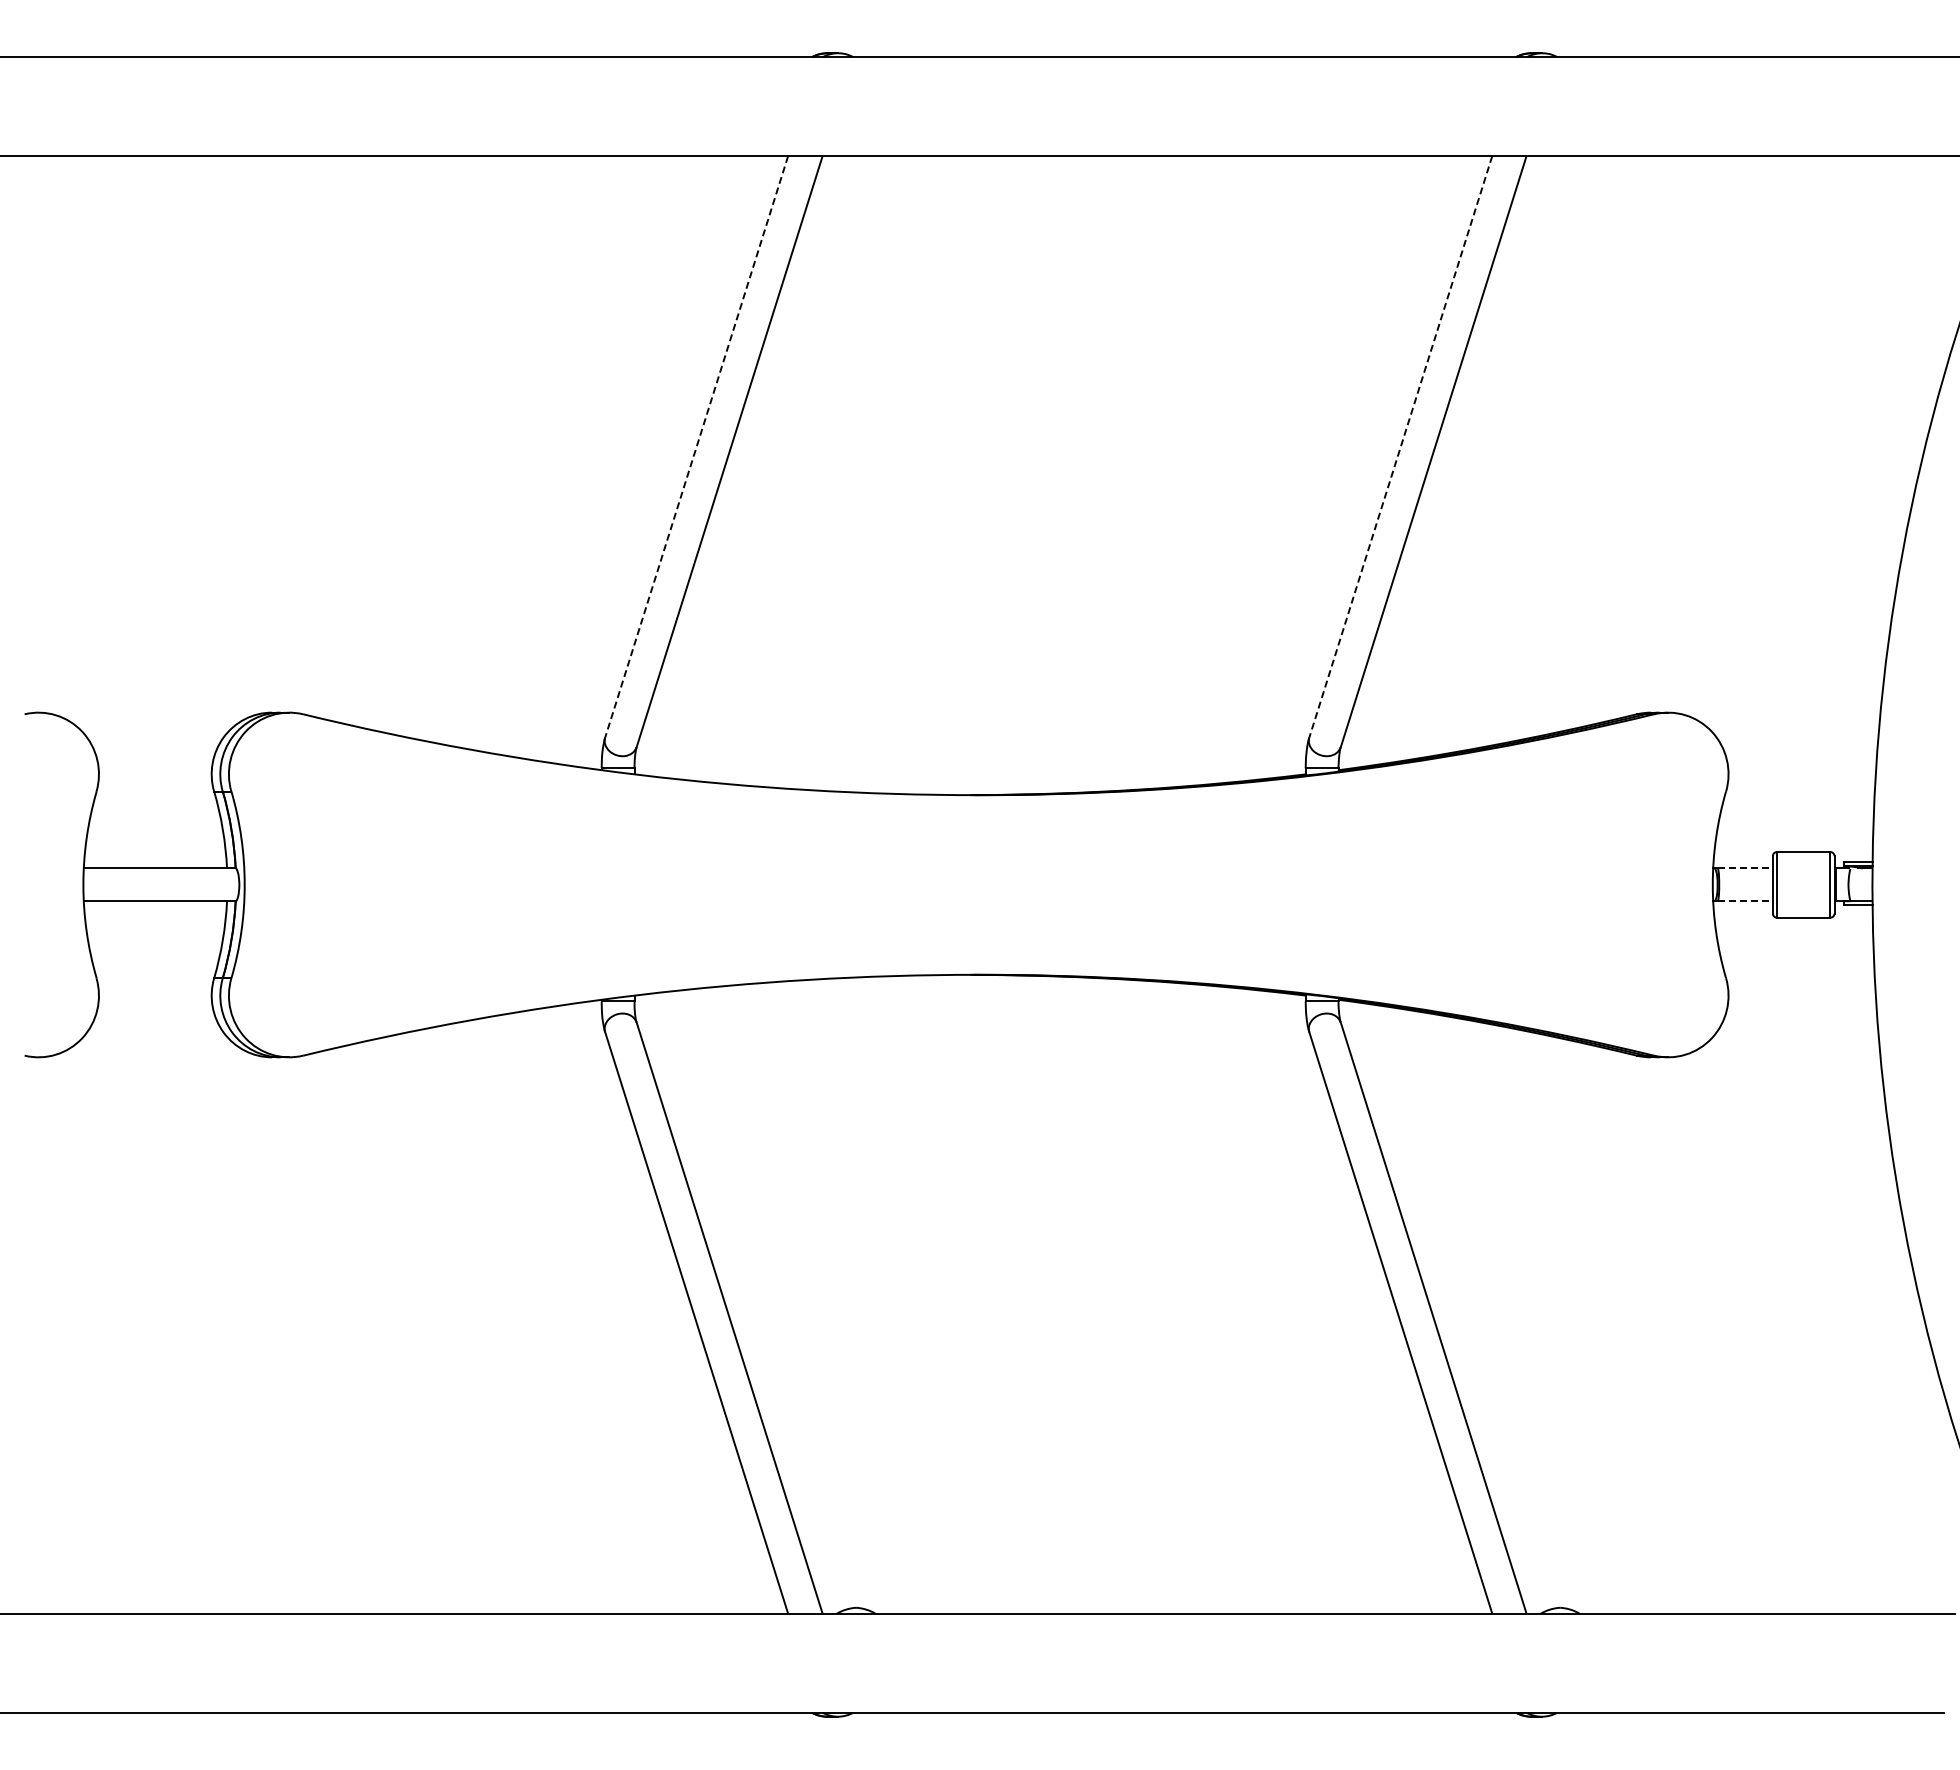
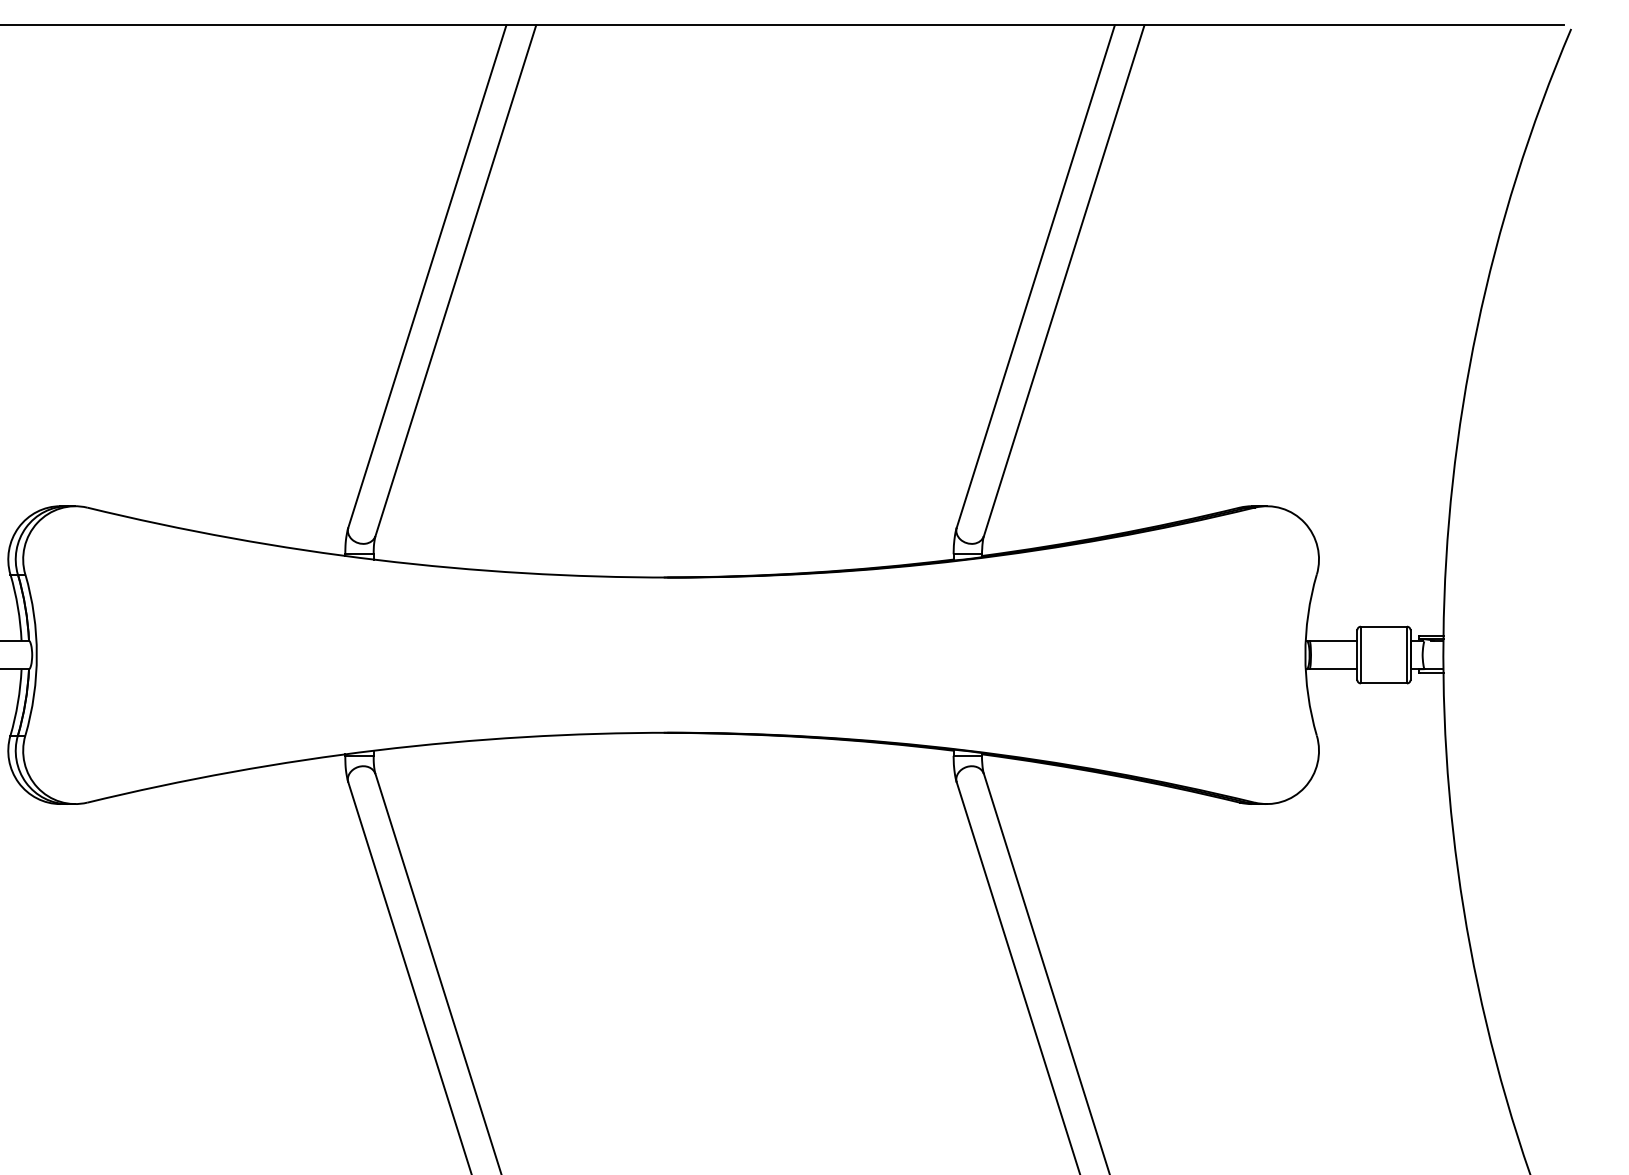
line: (696, 446) -> (427, 276), dashed -> solid
line: (1400, 446) -> (1035, 276), dashed -> solid
line: (1745, 868) -> (1333, 640), dashed -> solid
line: (1745, 901) -> (1333, 669), dashed -> solid

